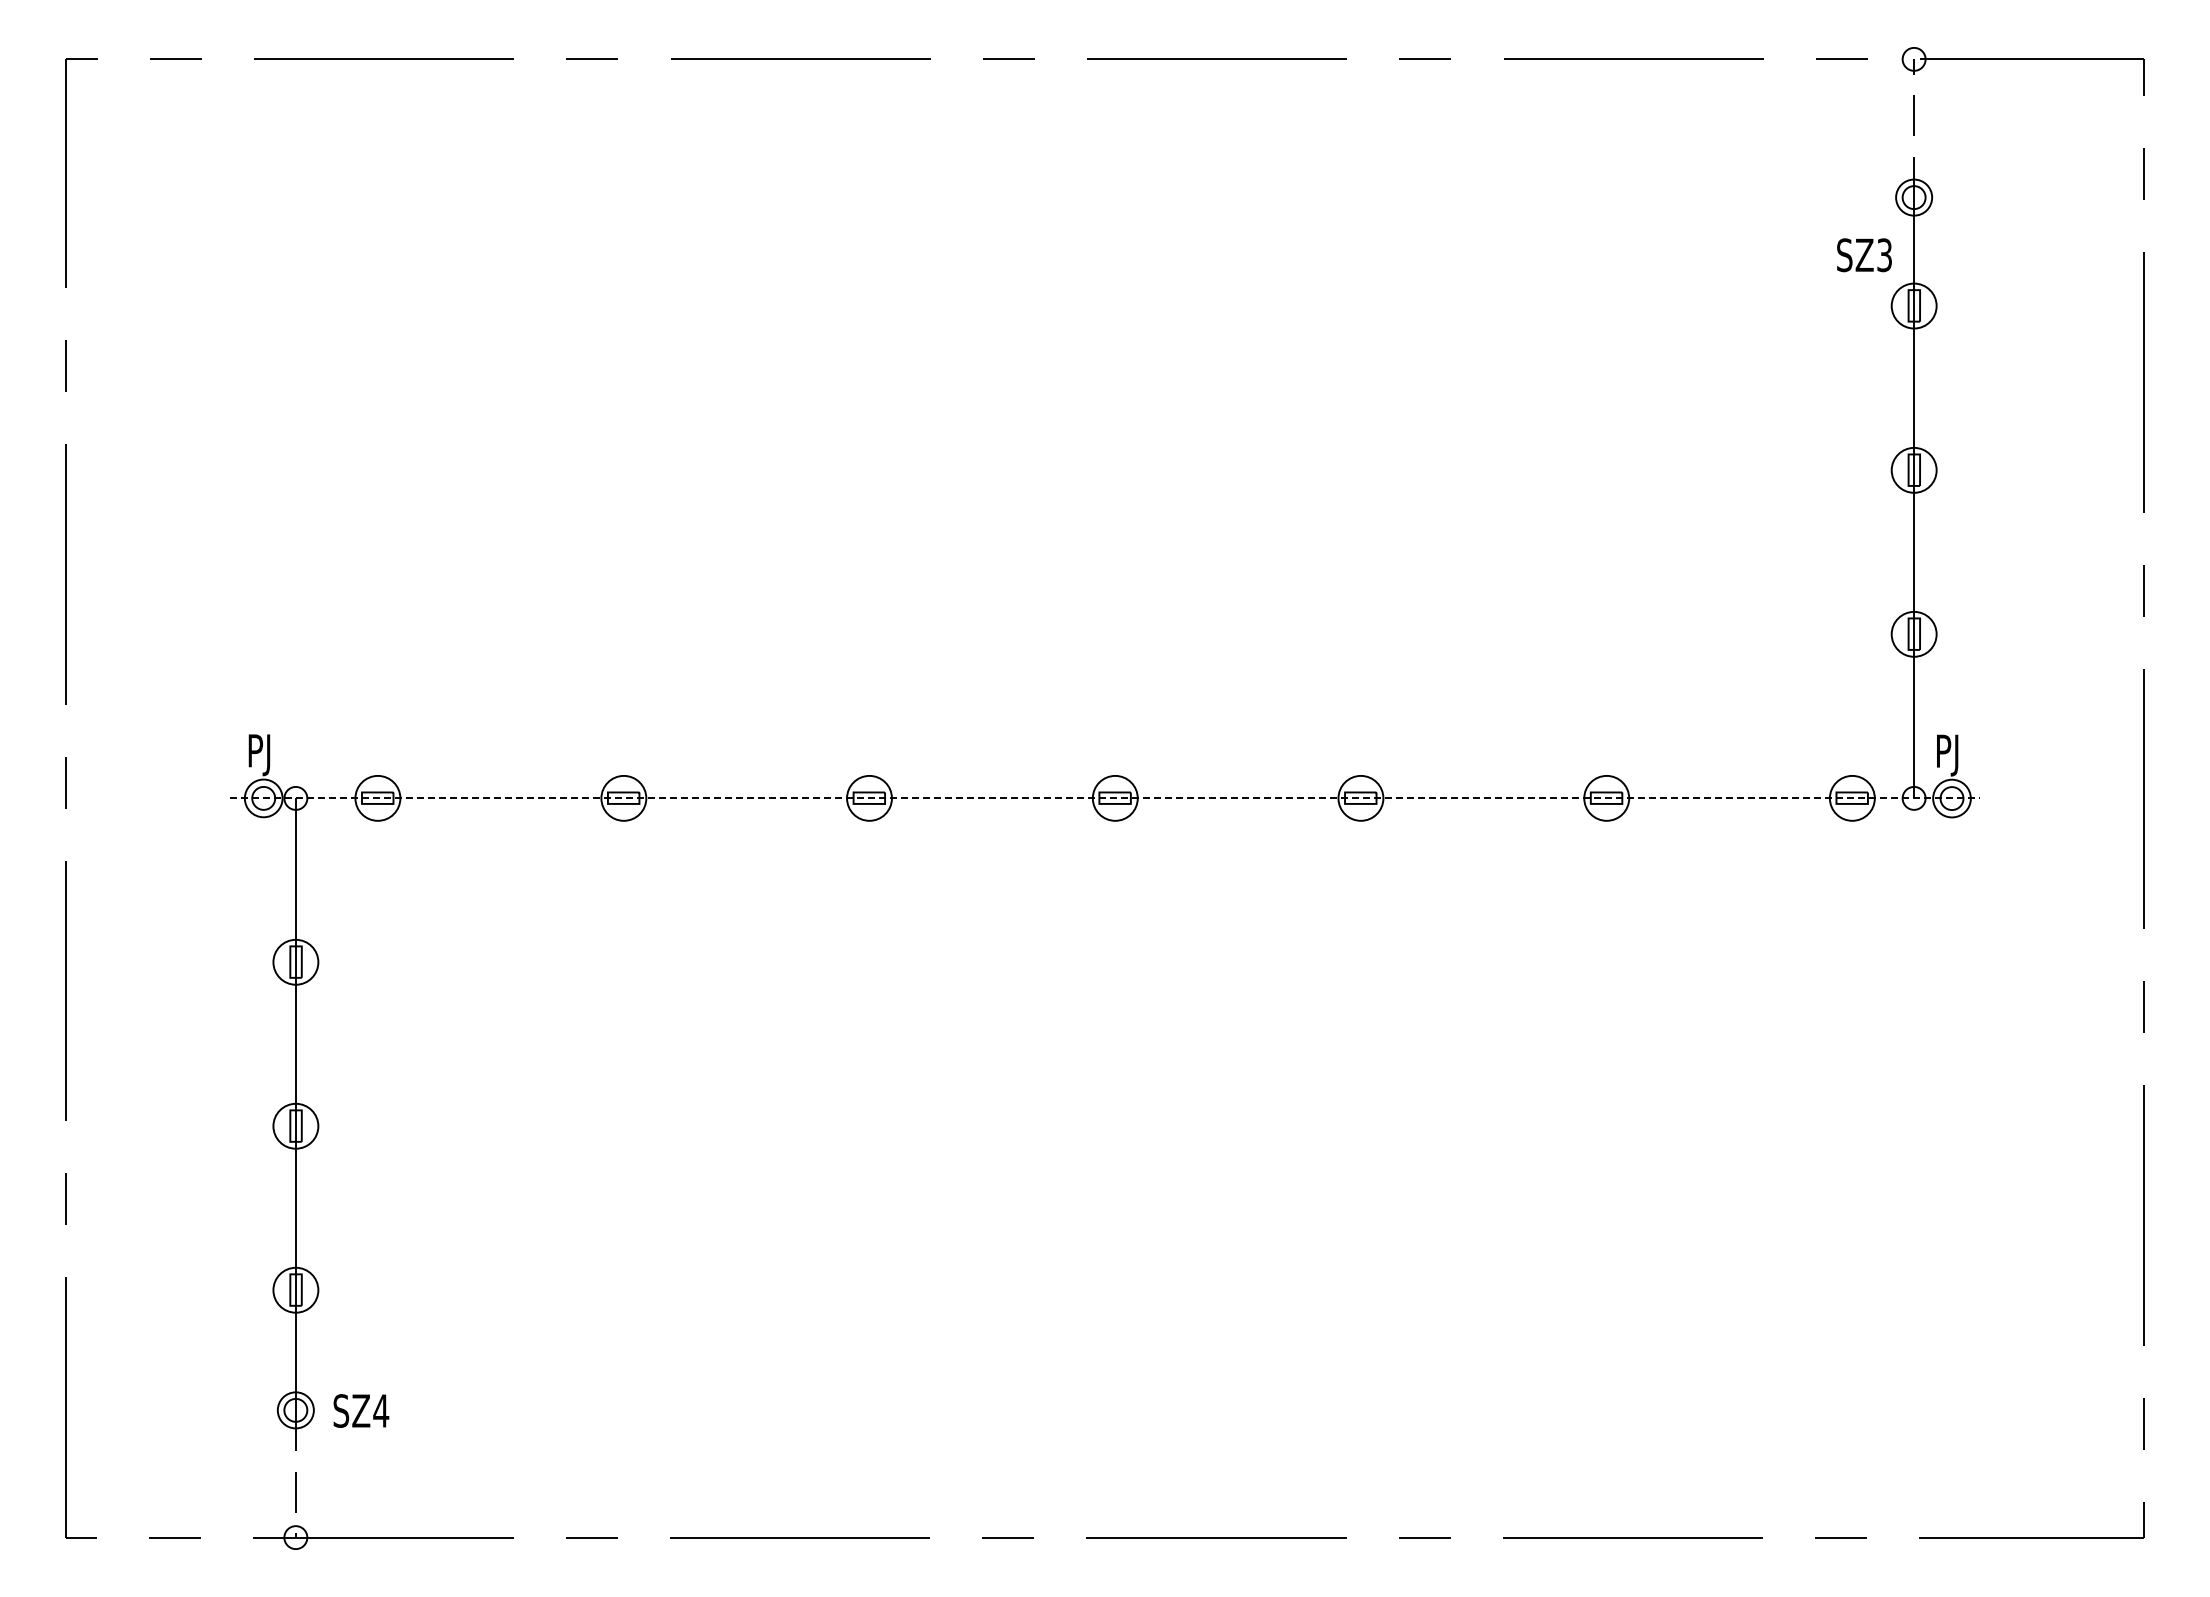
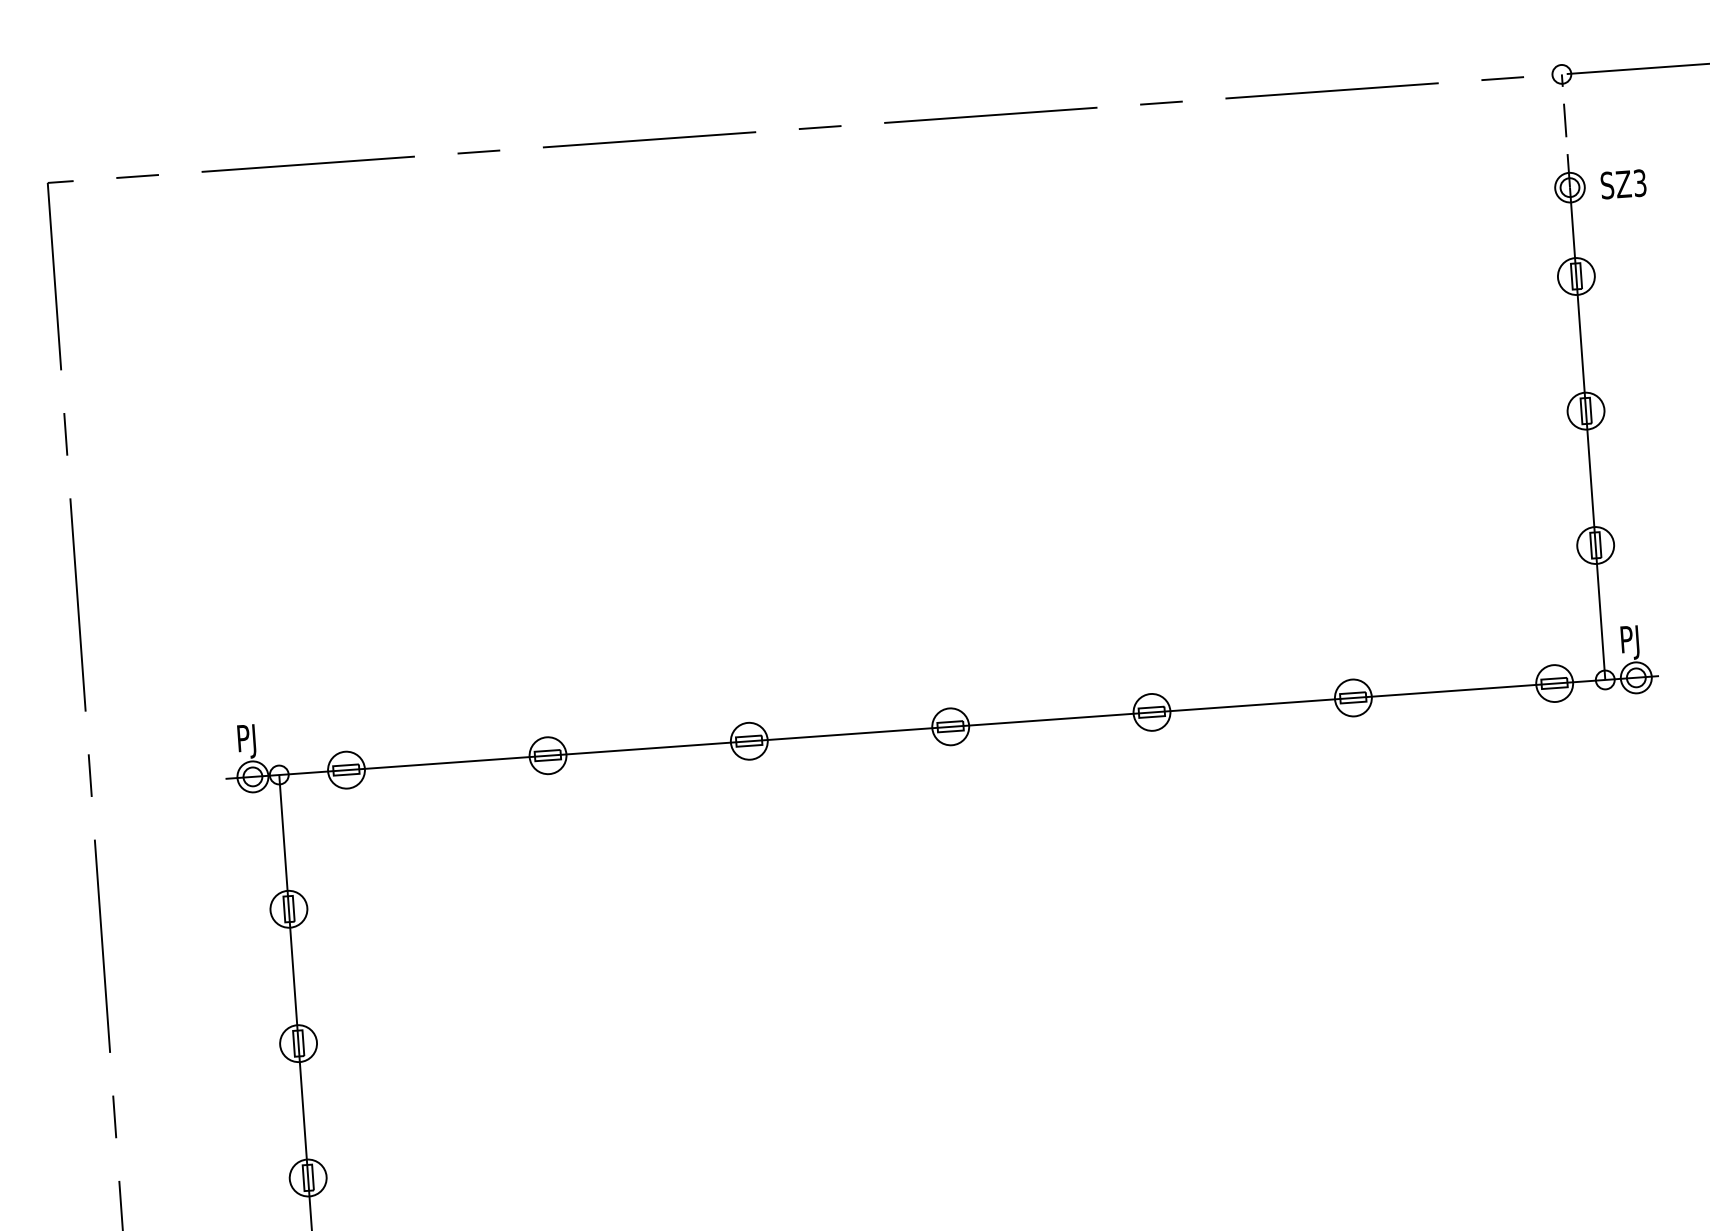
text: (1864, 255) -> (1623, 184), moved
line: (1105, 798) -> (942, 727), dashed -> solid

